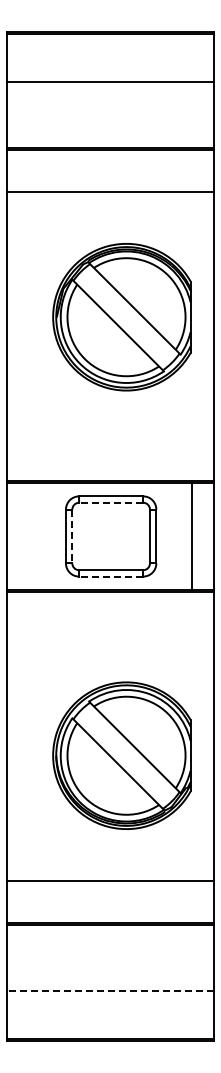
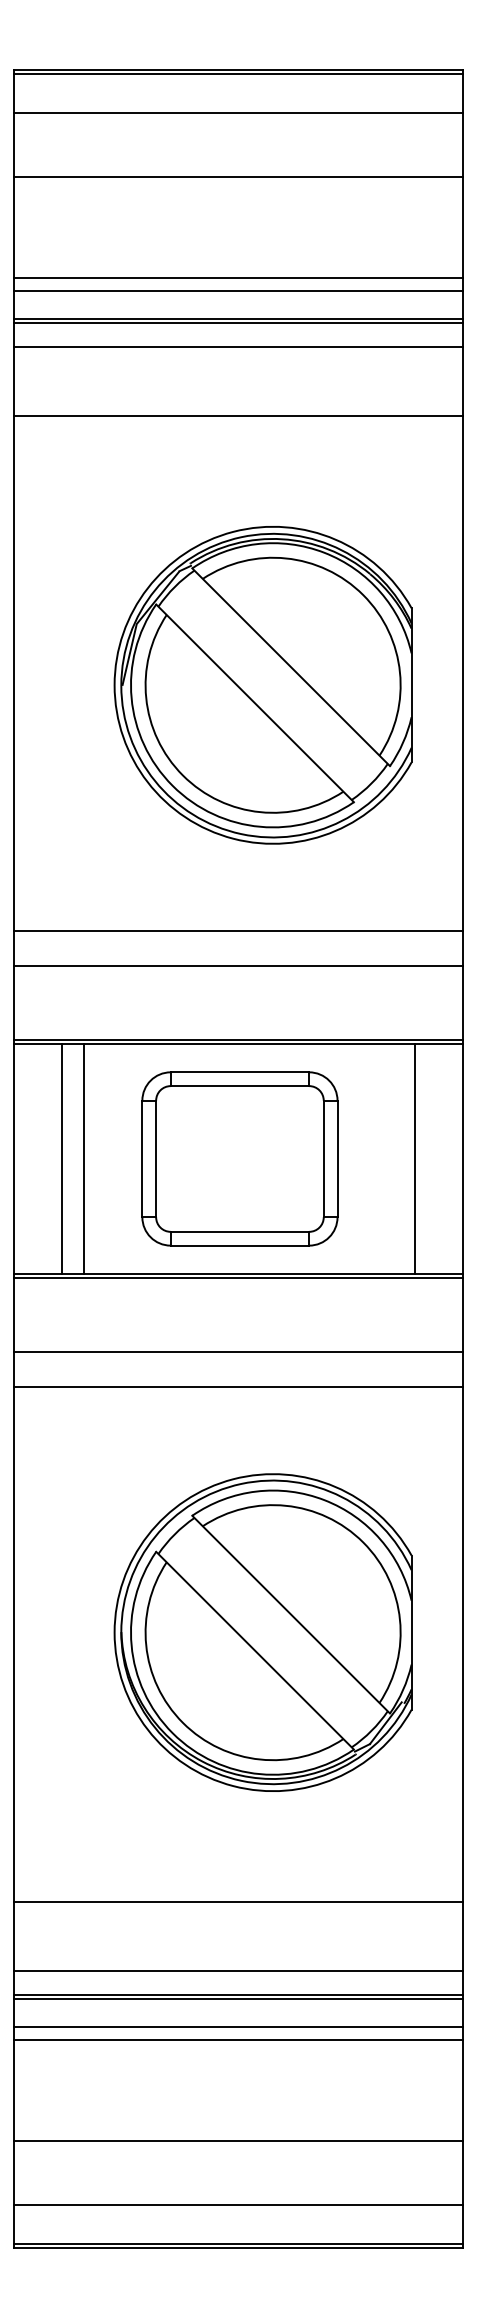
line: (110, 52) -> (238, 113), added
line: (110, 128) -> (238, 277), added
line: (110, 134) -> (238, 290), added
line: (110, 160) -> (238, 346), added
line: (110, 431) -> (238, 932), added
line: (110, 446) -> (238, 964), added
line: (110, 502) -> (238, 1085), dashed -> solid
line: (28, 536) -> (61, 1159), added
line: (38, 536) -> (82, 1159), added
line: (72, 536) -> (156, 1159), dashed -> solid
line: (110, 576) -> (238, 1245), dashed -> solid
line: (110, 626) -> (238, 1353), added
line: (110, 641) -> (238, 1385), added
line: (110, 912) -> (238, 1971), added
line: (110, 938) -> (238, 2027), added
line: (110, 944) -> (238, 2040), added
line: (110, 991) -> (238, 2141), dashed -> solid
line: (110, 1020) -> (238, 2204), added

